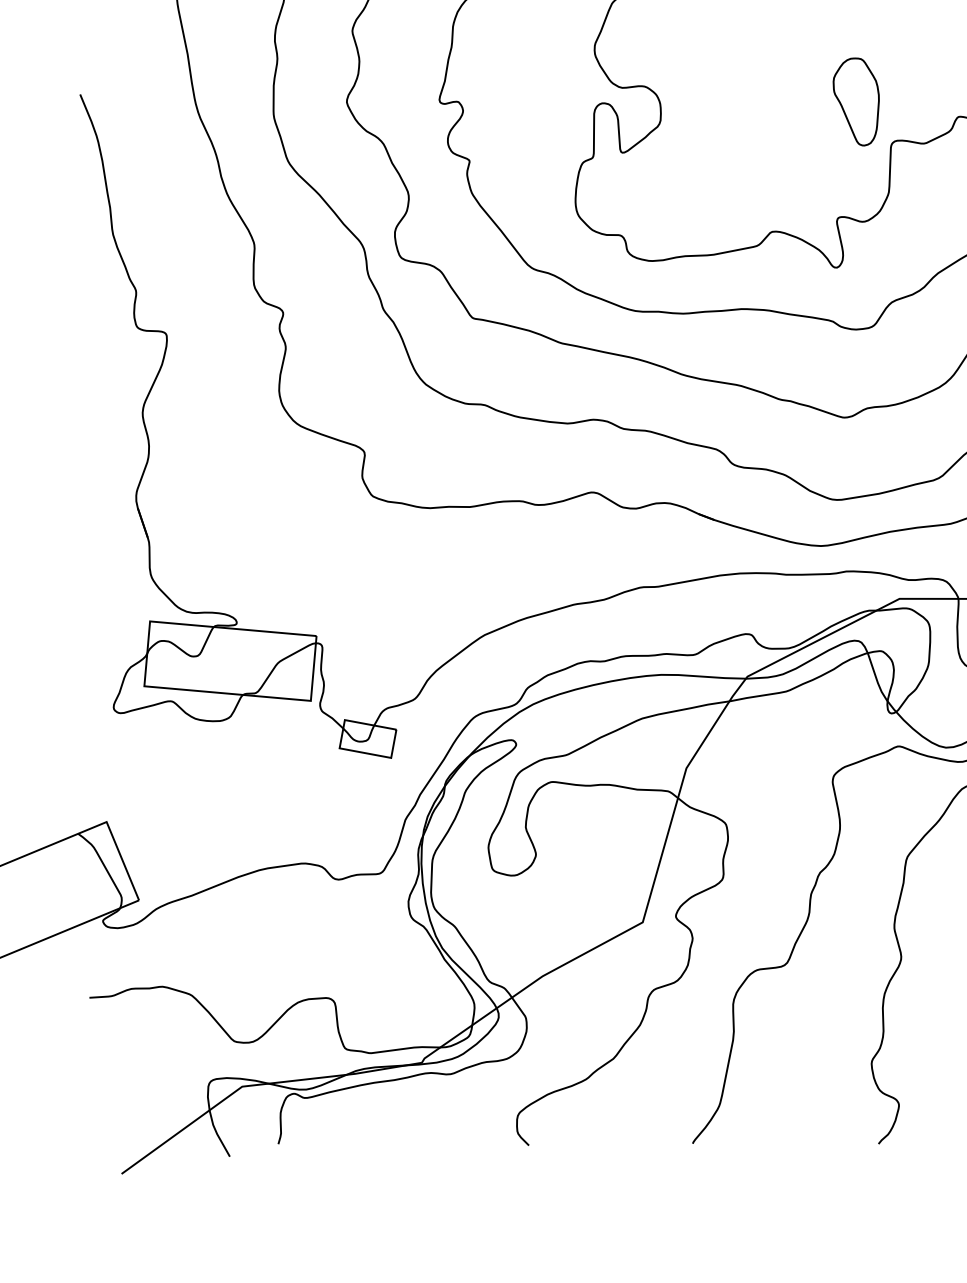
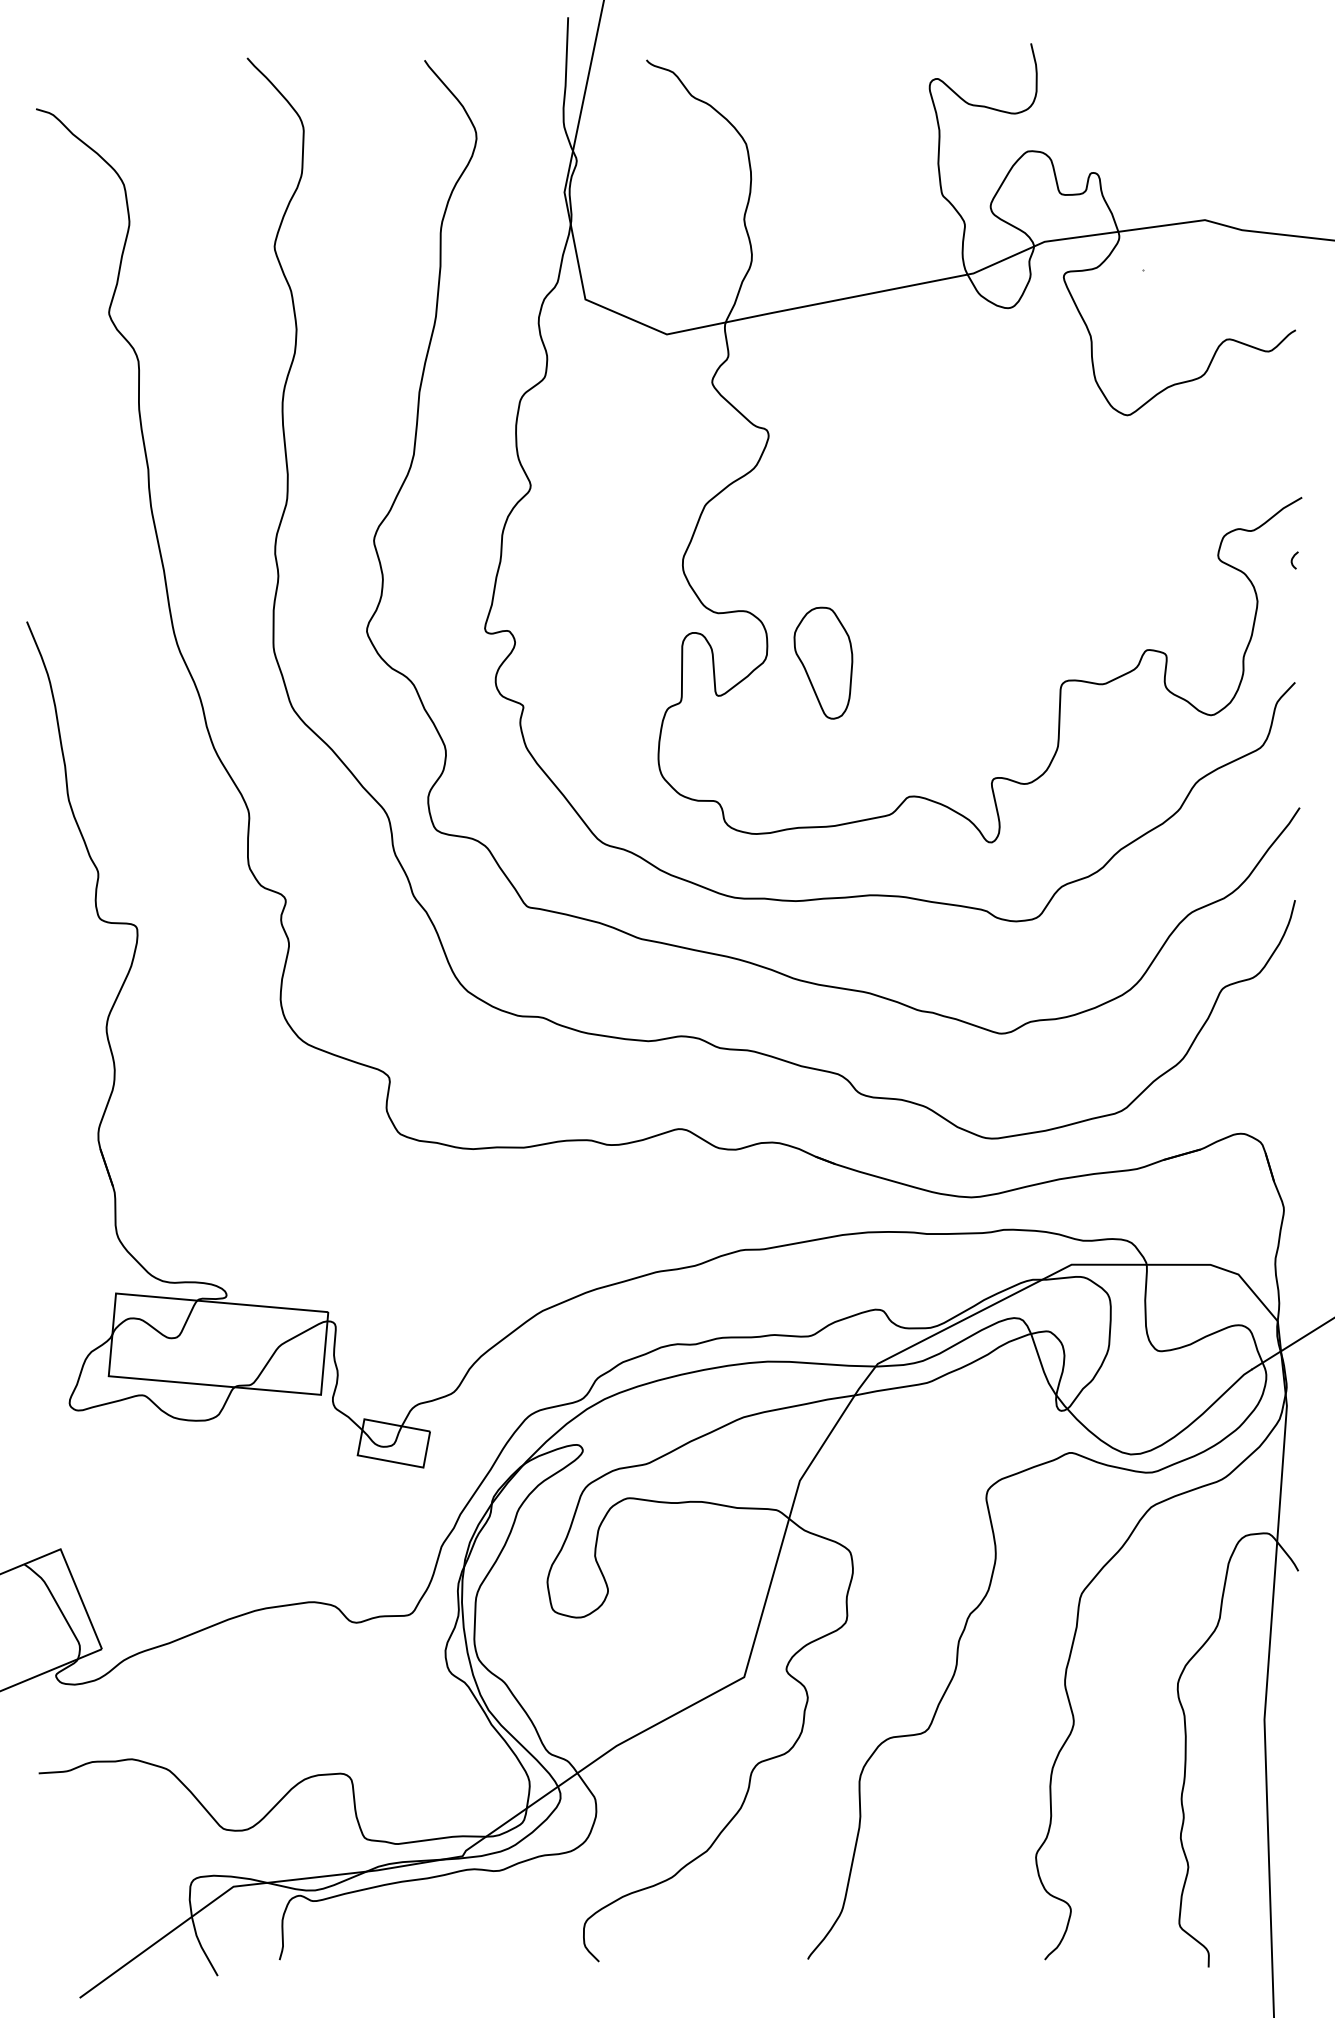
part: (856, 101) -> (823, 662), moved

